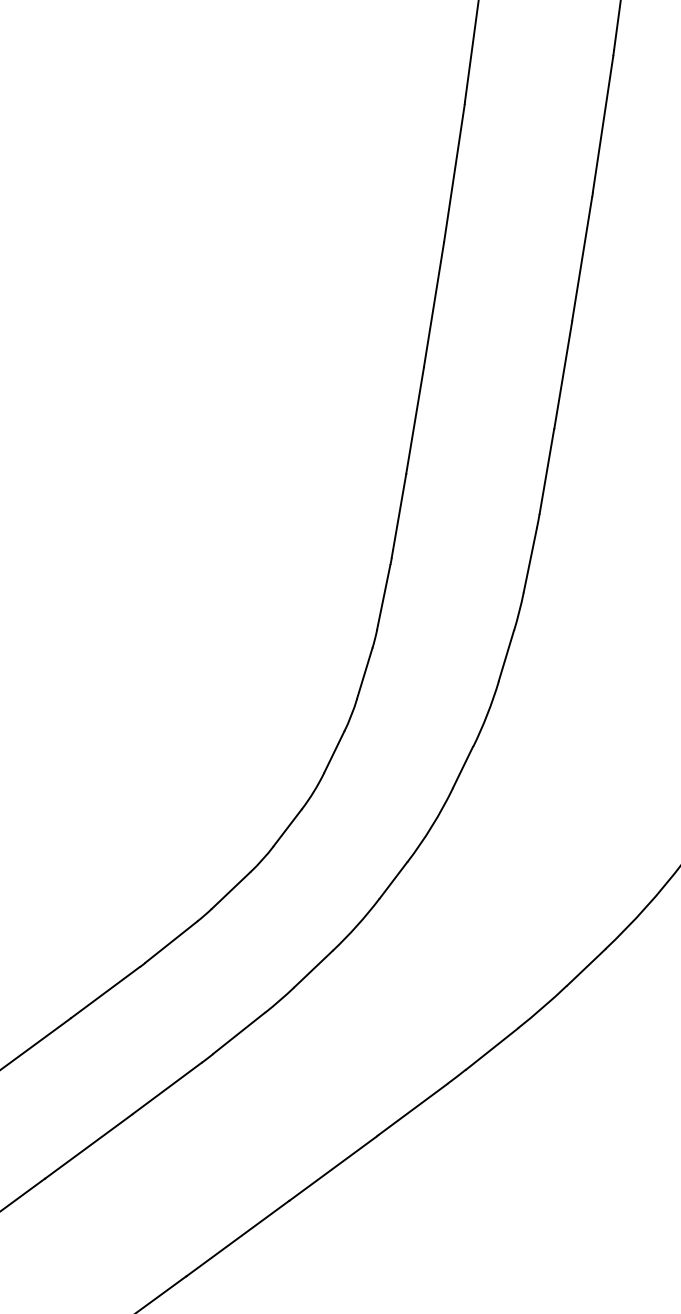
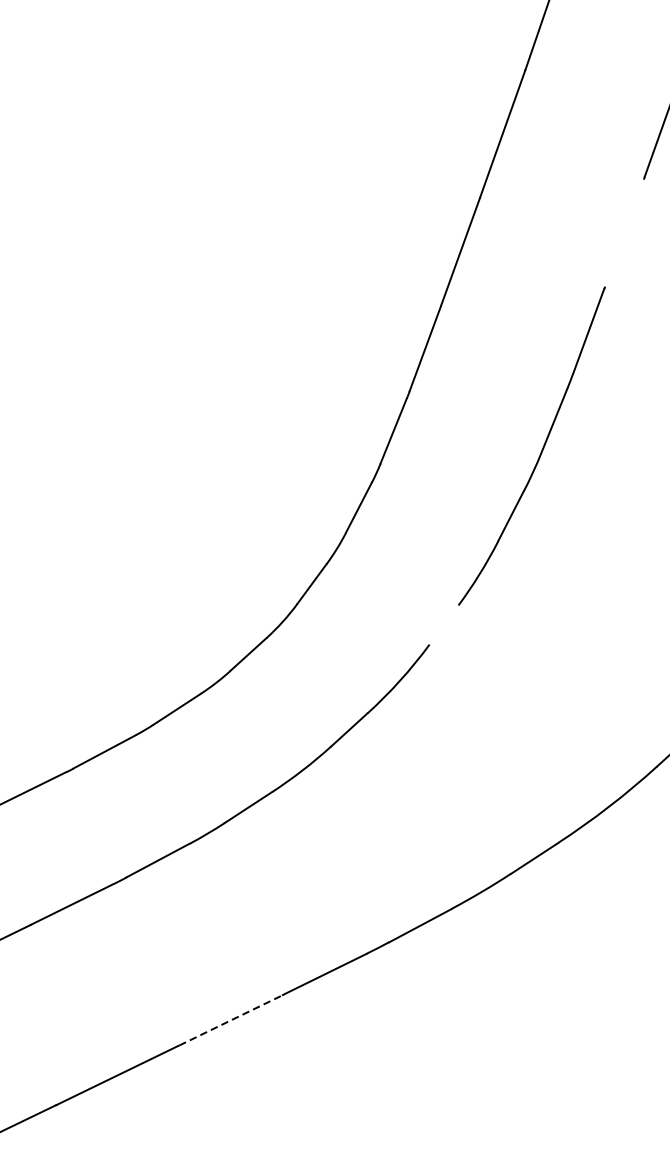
line: (562, 375) -> (623, 232), removed
line: (462, 767) -> (443, 624), removed
line: (333, 1168) -> (231, 1020), solid -> dashed

